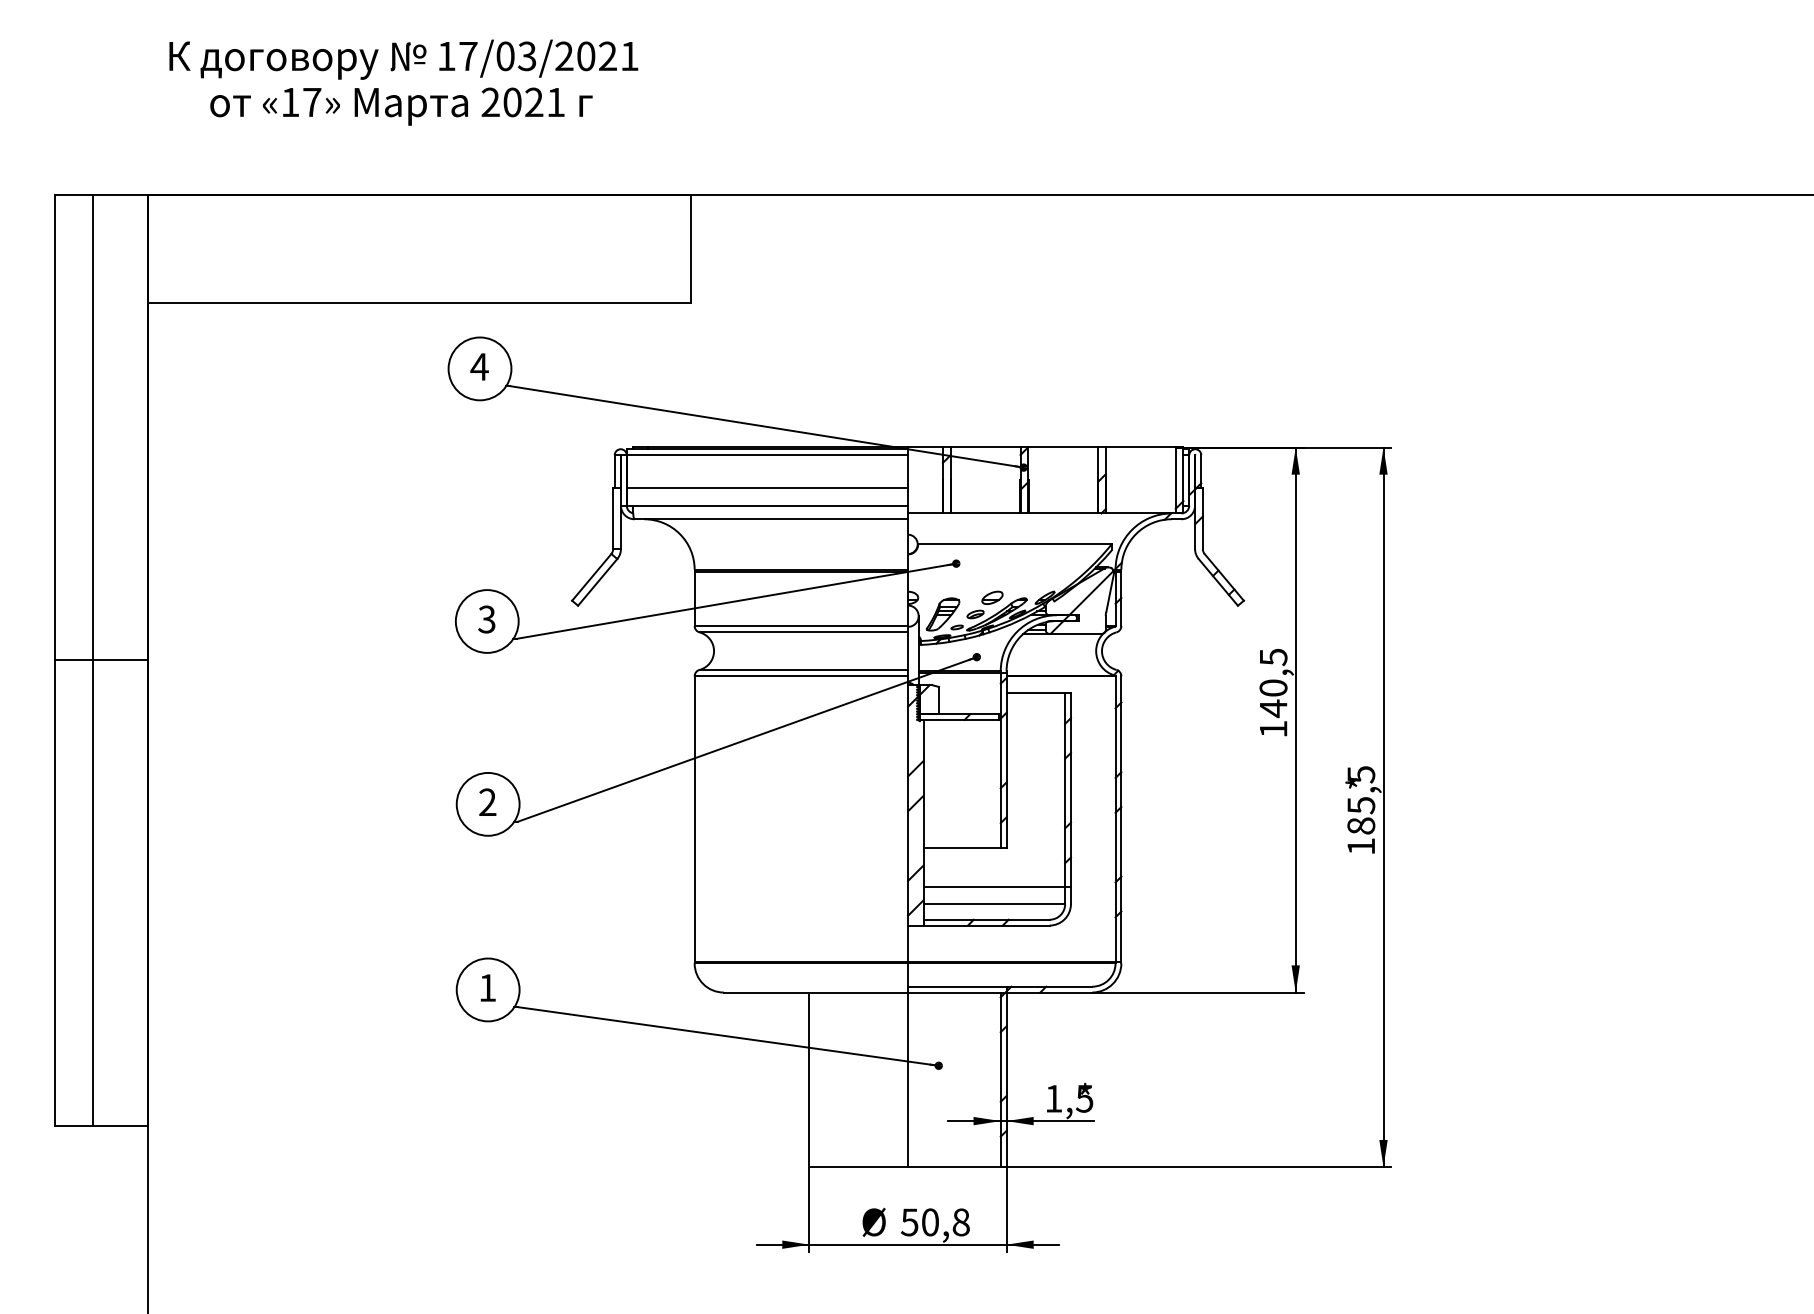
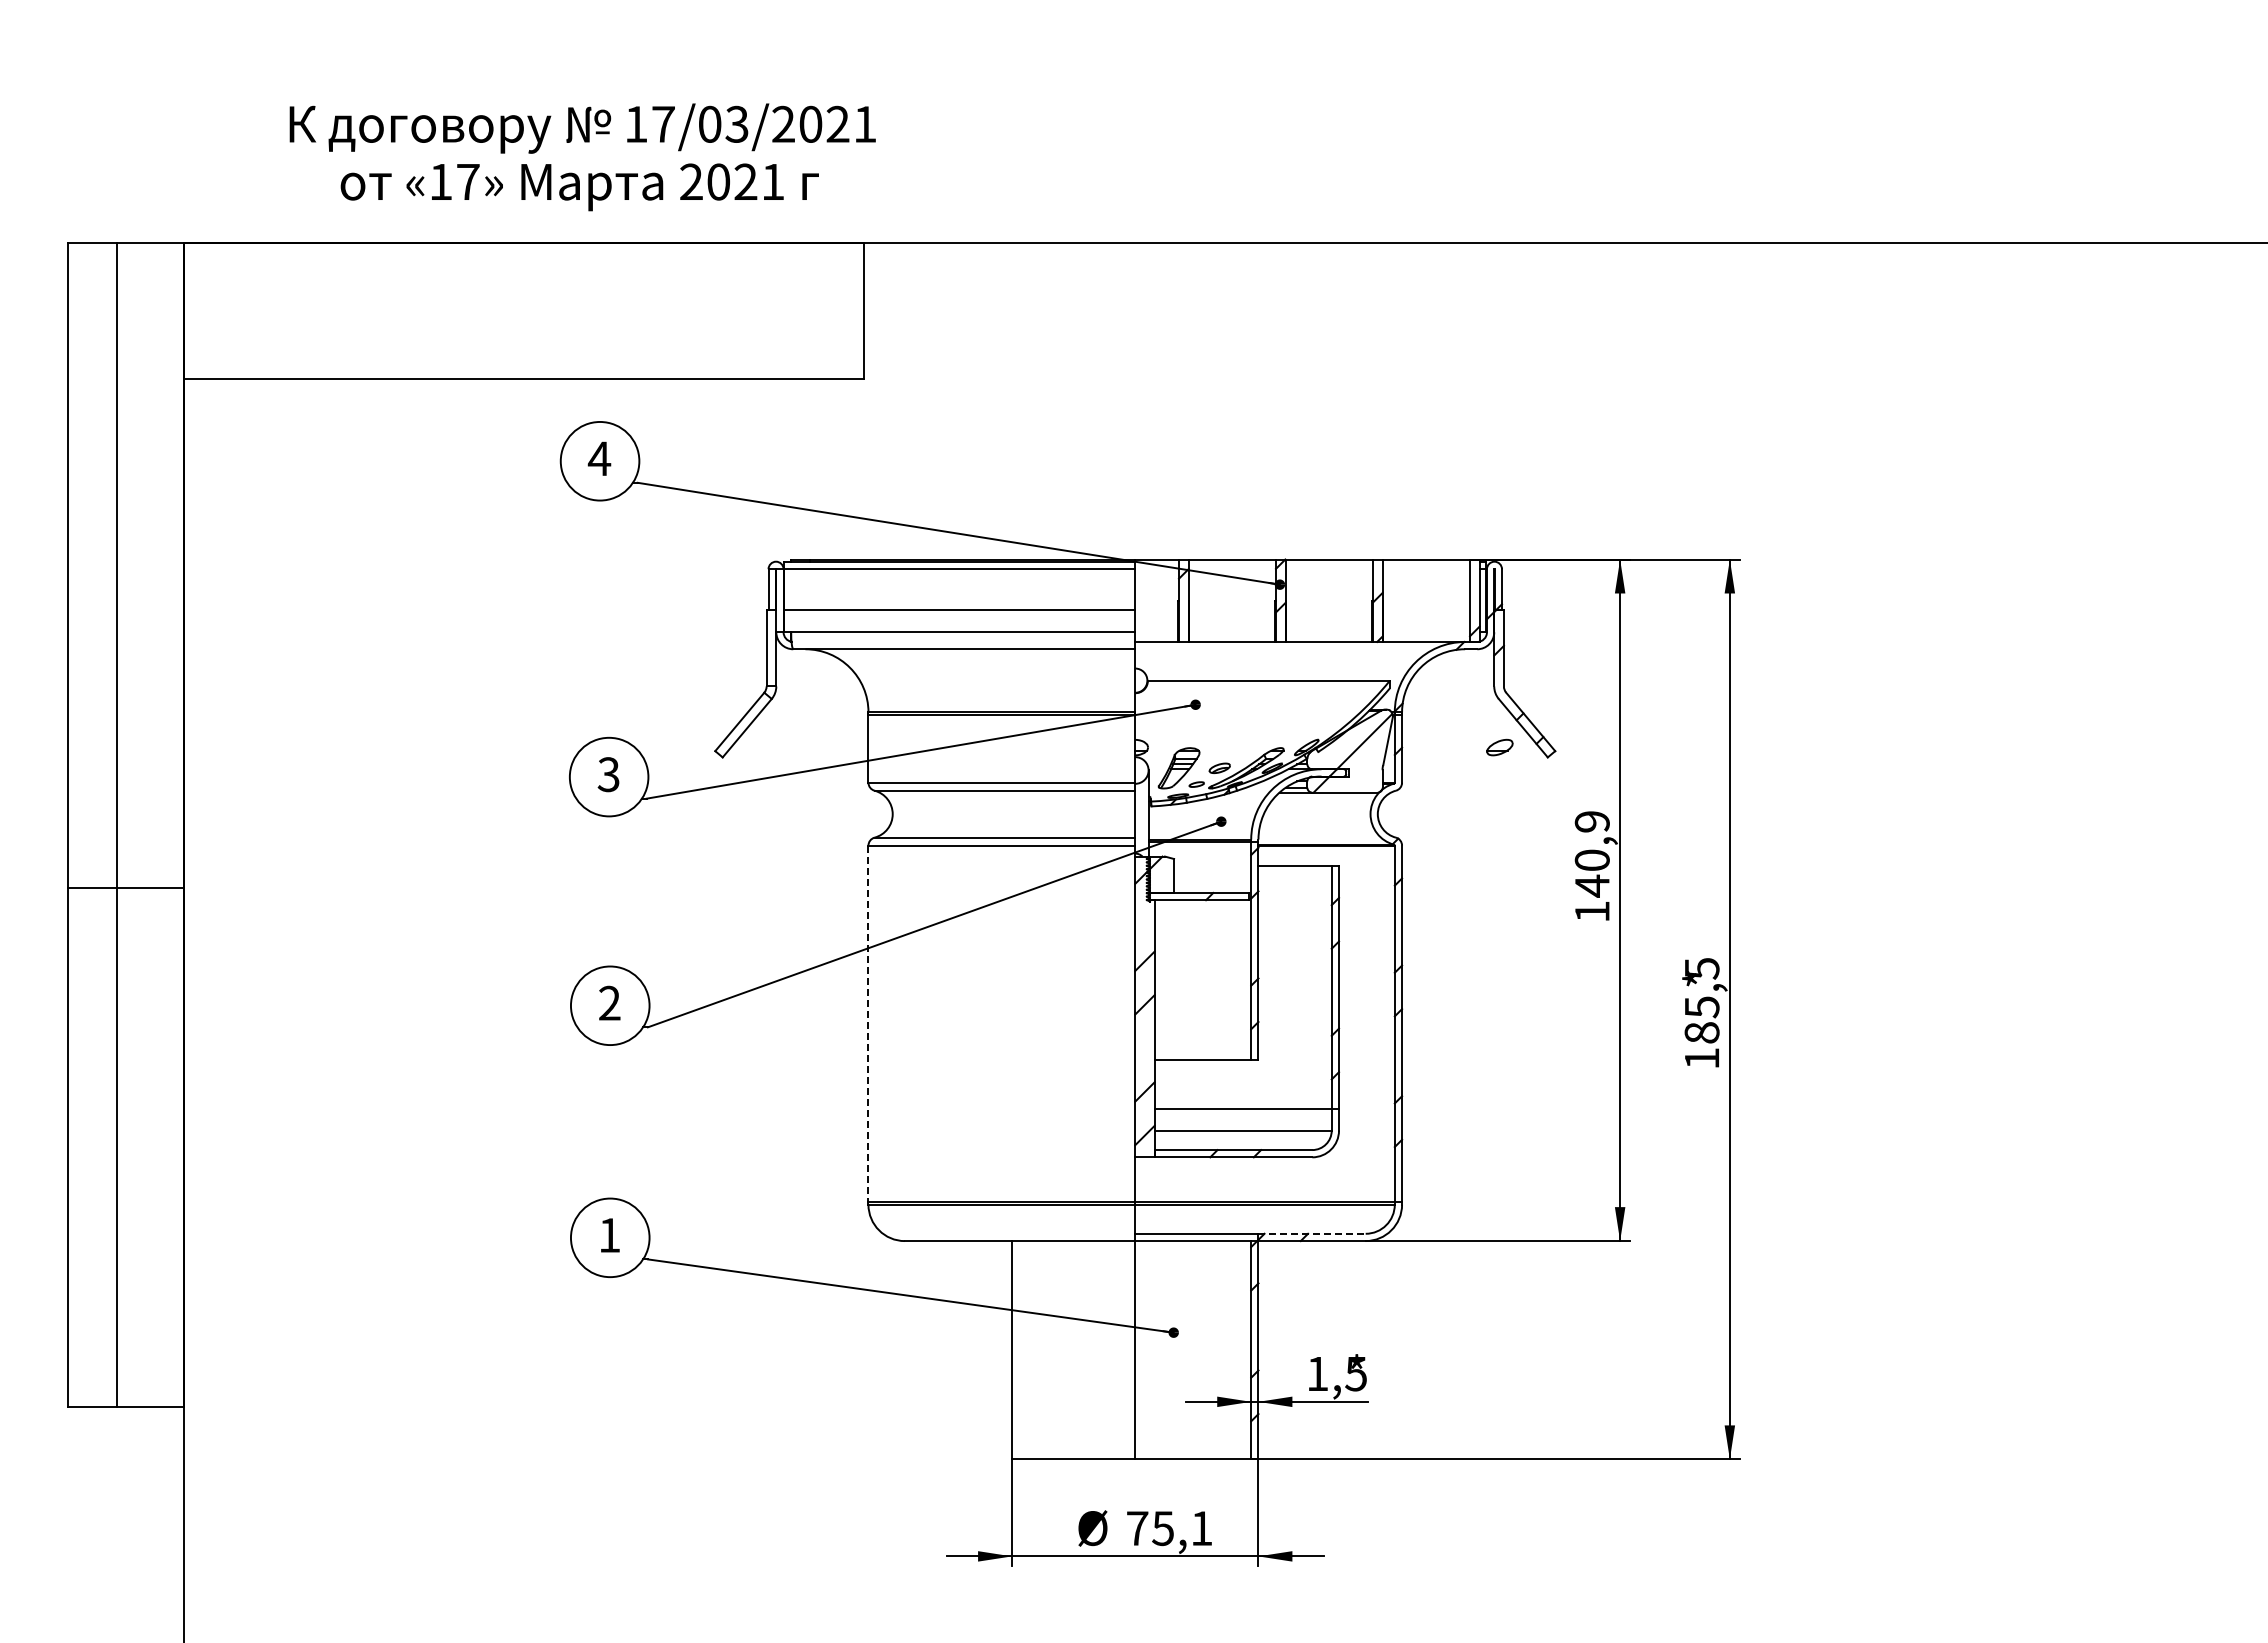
text: (403, 82) -> (582, 157), moved
part: (992, 597) -> (1499, 747), moved
text: (1272, 657) -> (1591, 822), 140,5 -> 140,9
line: (101, 660) -> (126, 888), moved
line: (694, 819) -> (868, 1024), solid -> dashed
line: (1049, 986) -> (1312, 1233), solid -> dashed
text: (935, 1222) -> (1169, 1528), 50,8 -> 75,1

